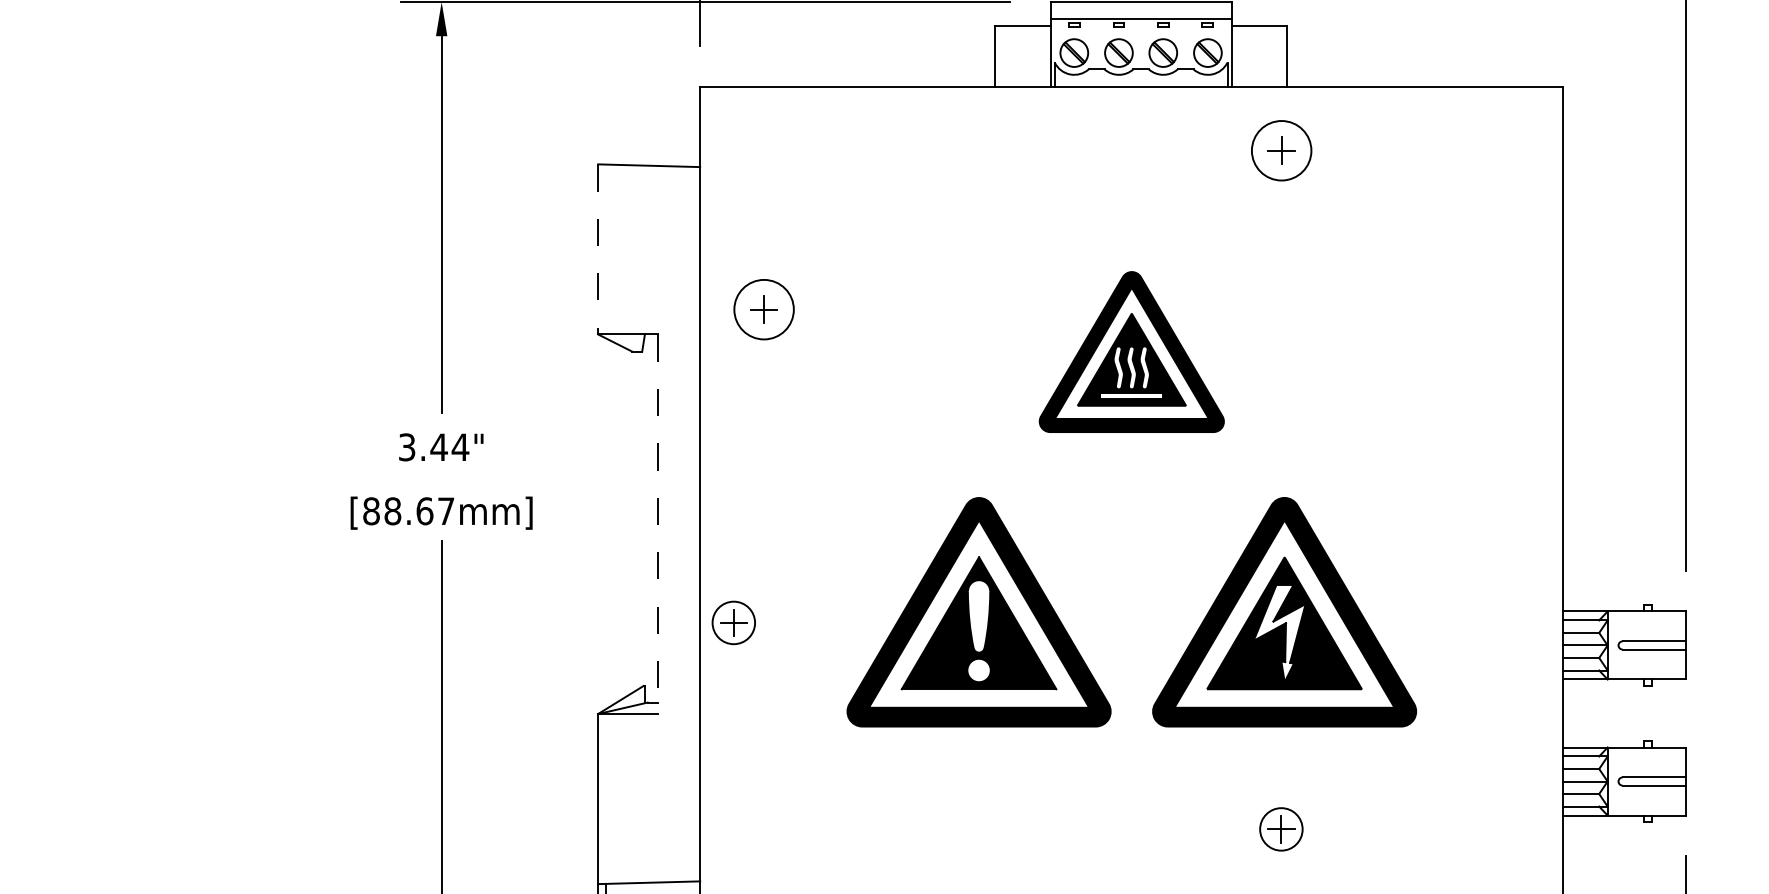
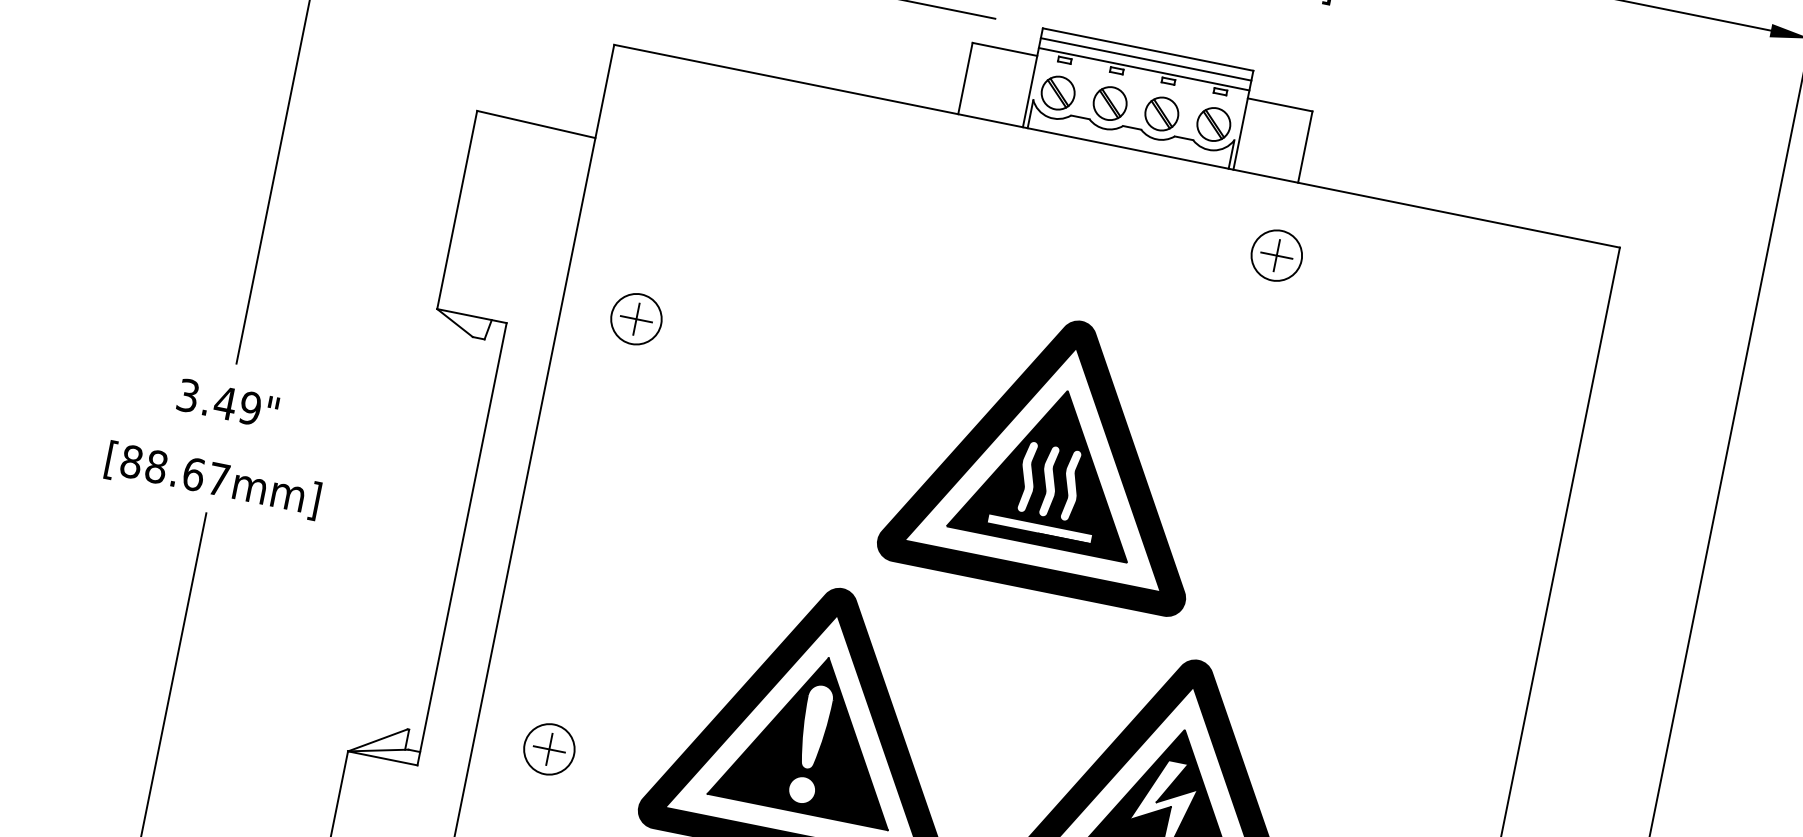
line: (1140, 10) -> (1145, 59), added
circle: (1281, 150) -> (1276, 255), size x0.71
line: (598, 249) -> (457, 210), dashed -> solid
circle: (763, 309) -> (635, 318), size x0.71
part: (1131, 351) -> (1054, 454), size x1.43
text: (460, 447) -> (250, 408), 3.44" -> 3.49"
line: (657, 524) -> (461, 544), dashed -> solid
part: (733, 622) -> (549, 748), moved

